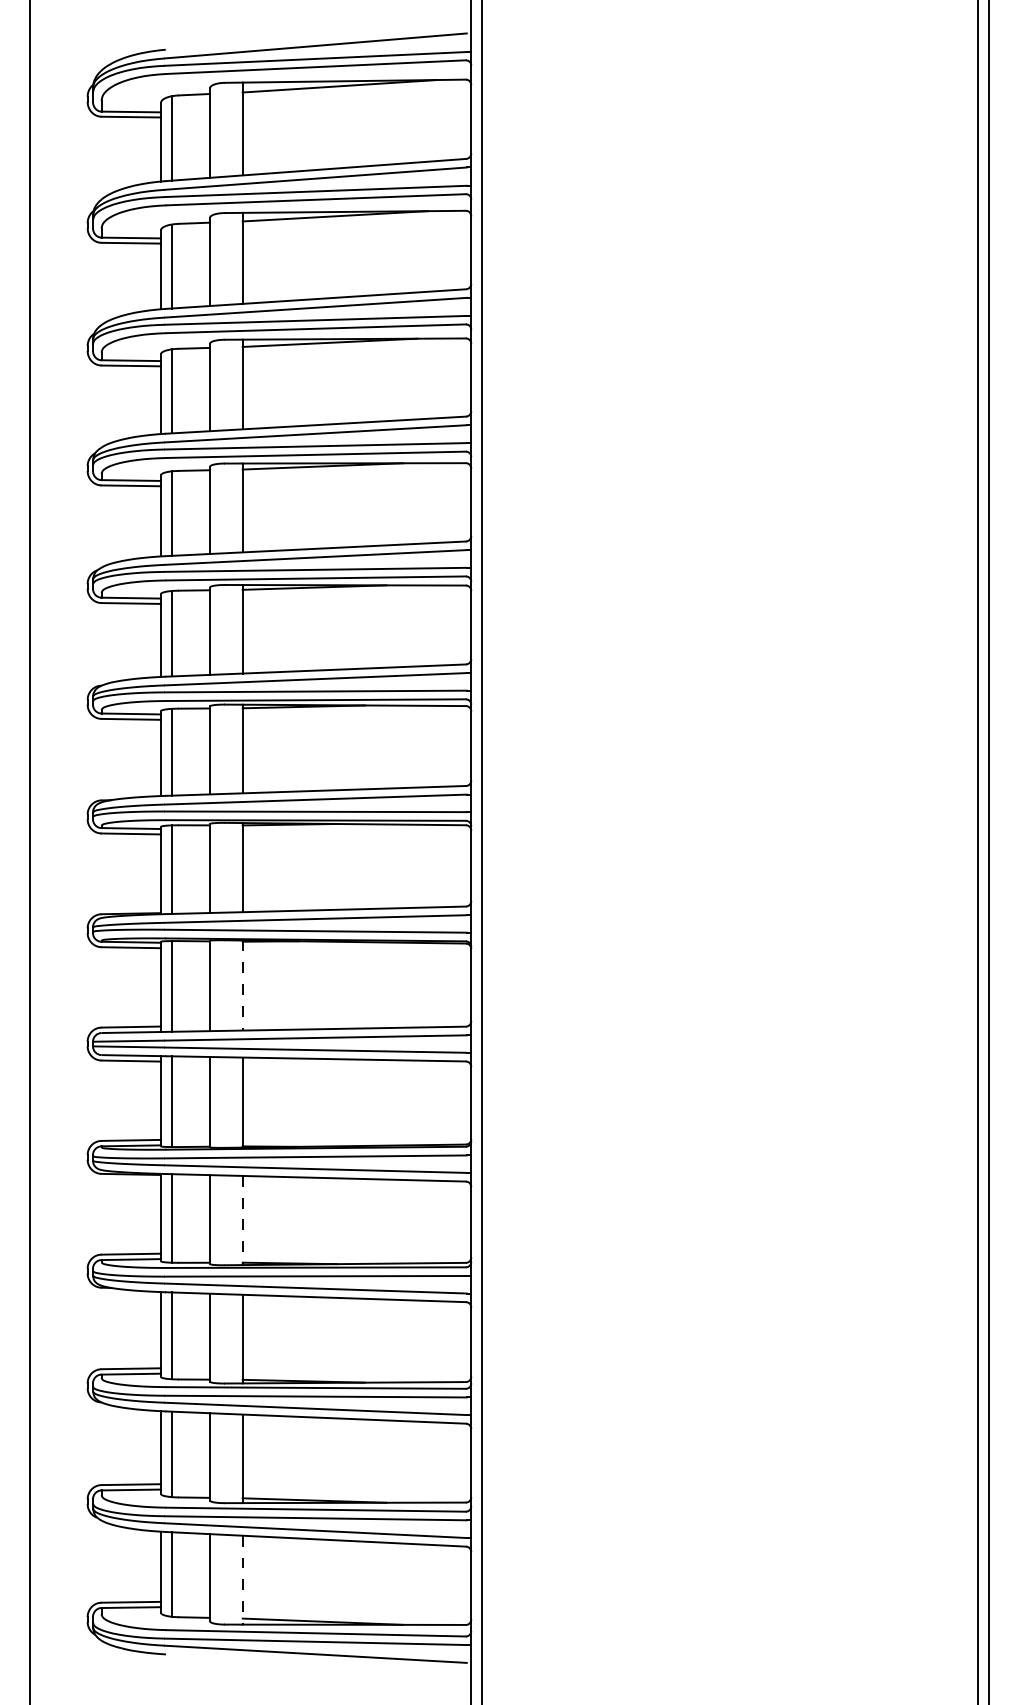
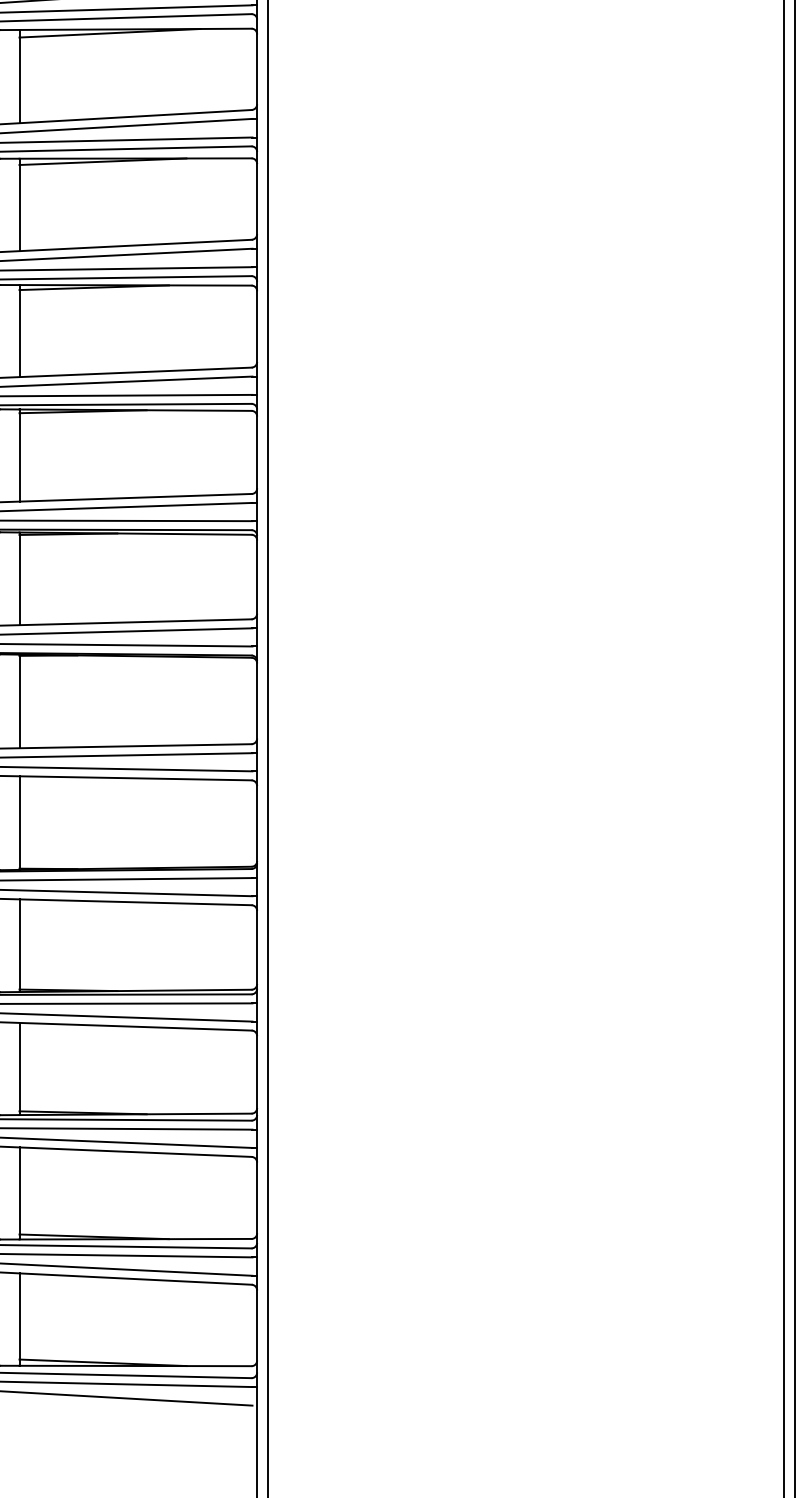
line: (242, 986) -> (19, 702), dashed -> solid
line: (242, 1220) -> (19, 945), dashed -> solid
line: (242, 1580) -> (19, 1319), dashed -> solid

